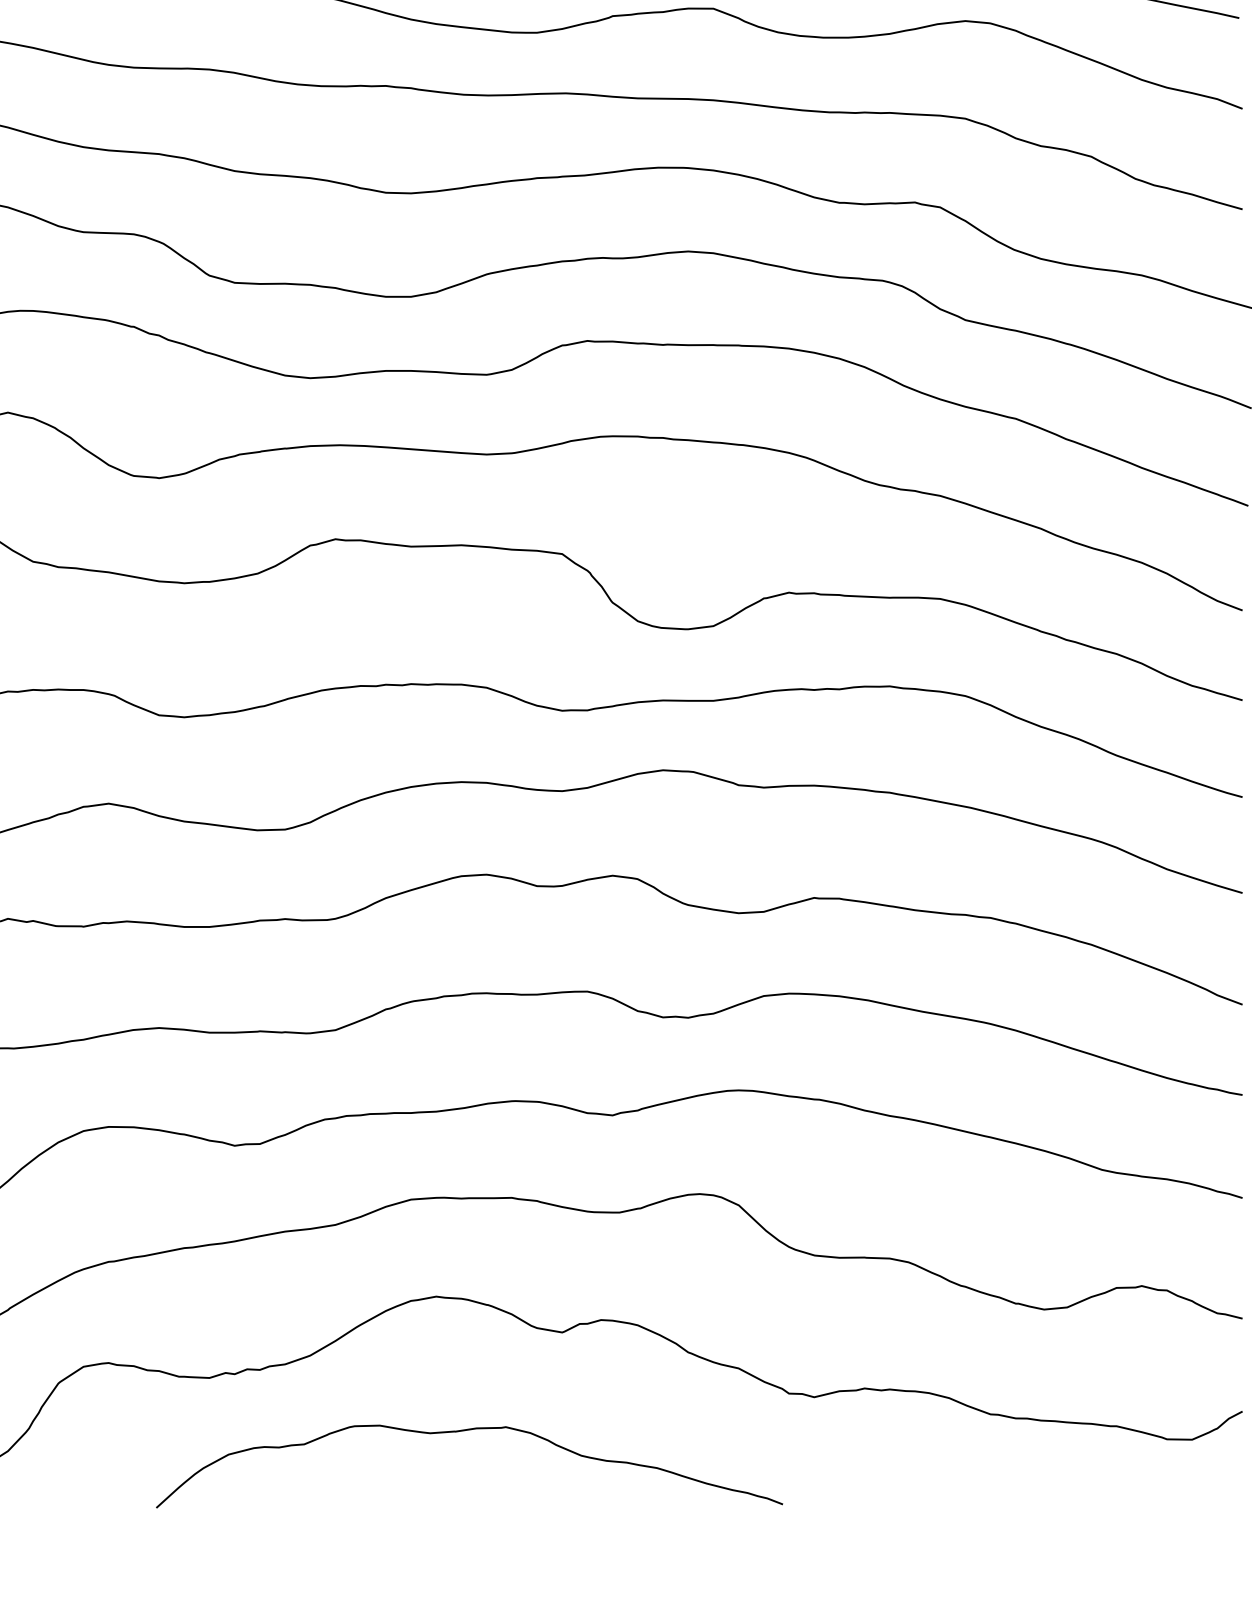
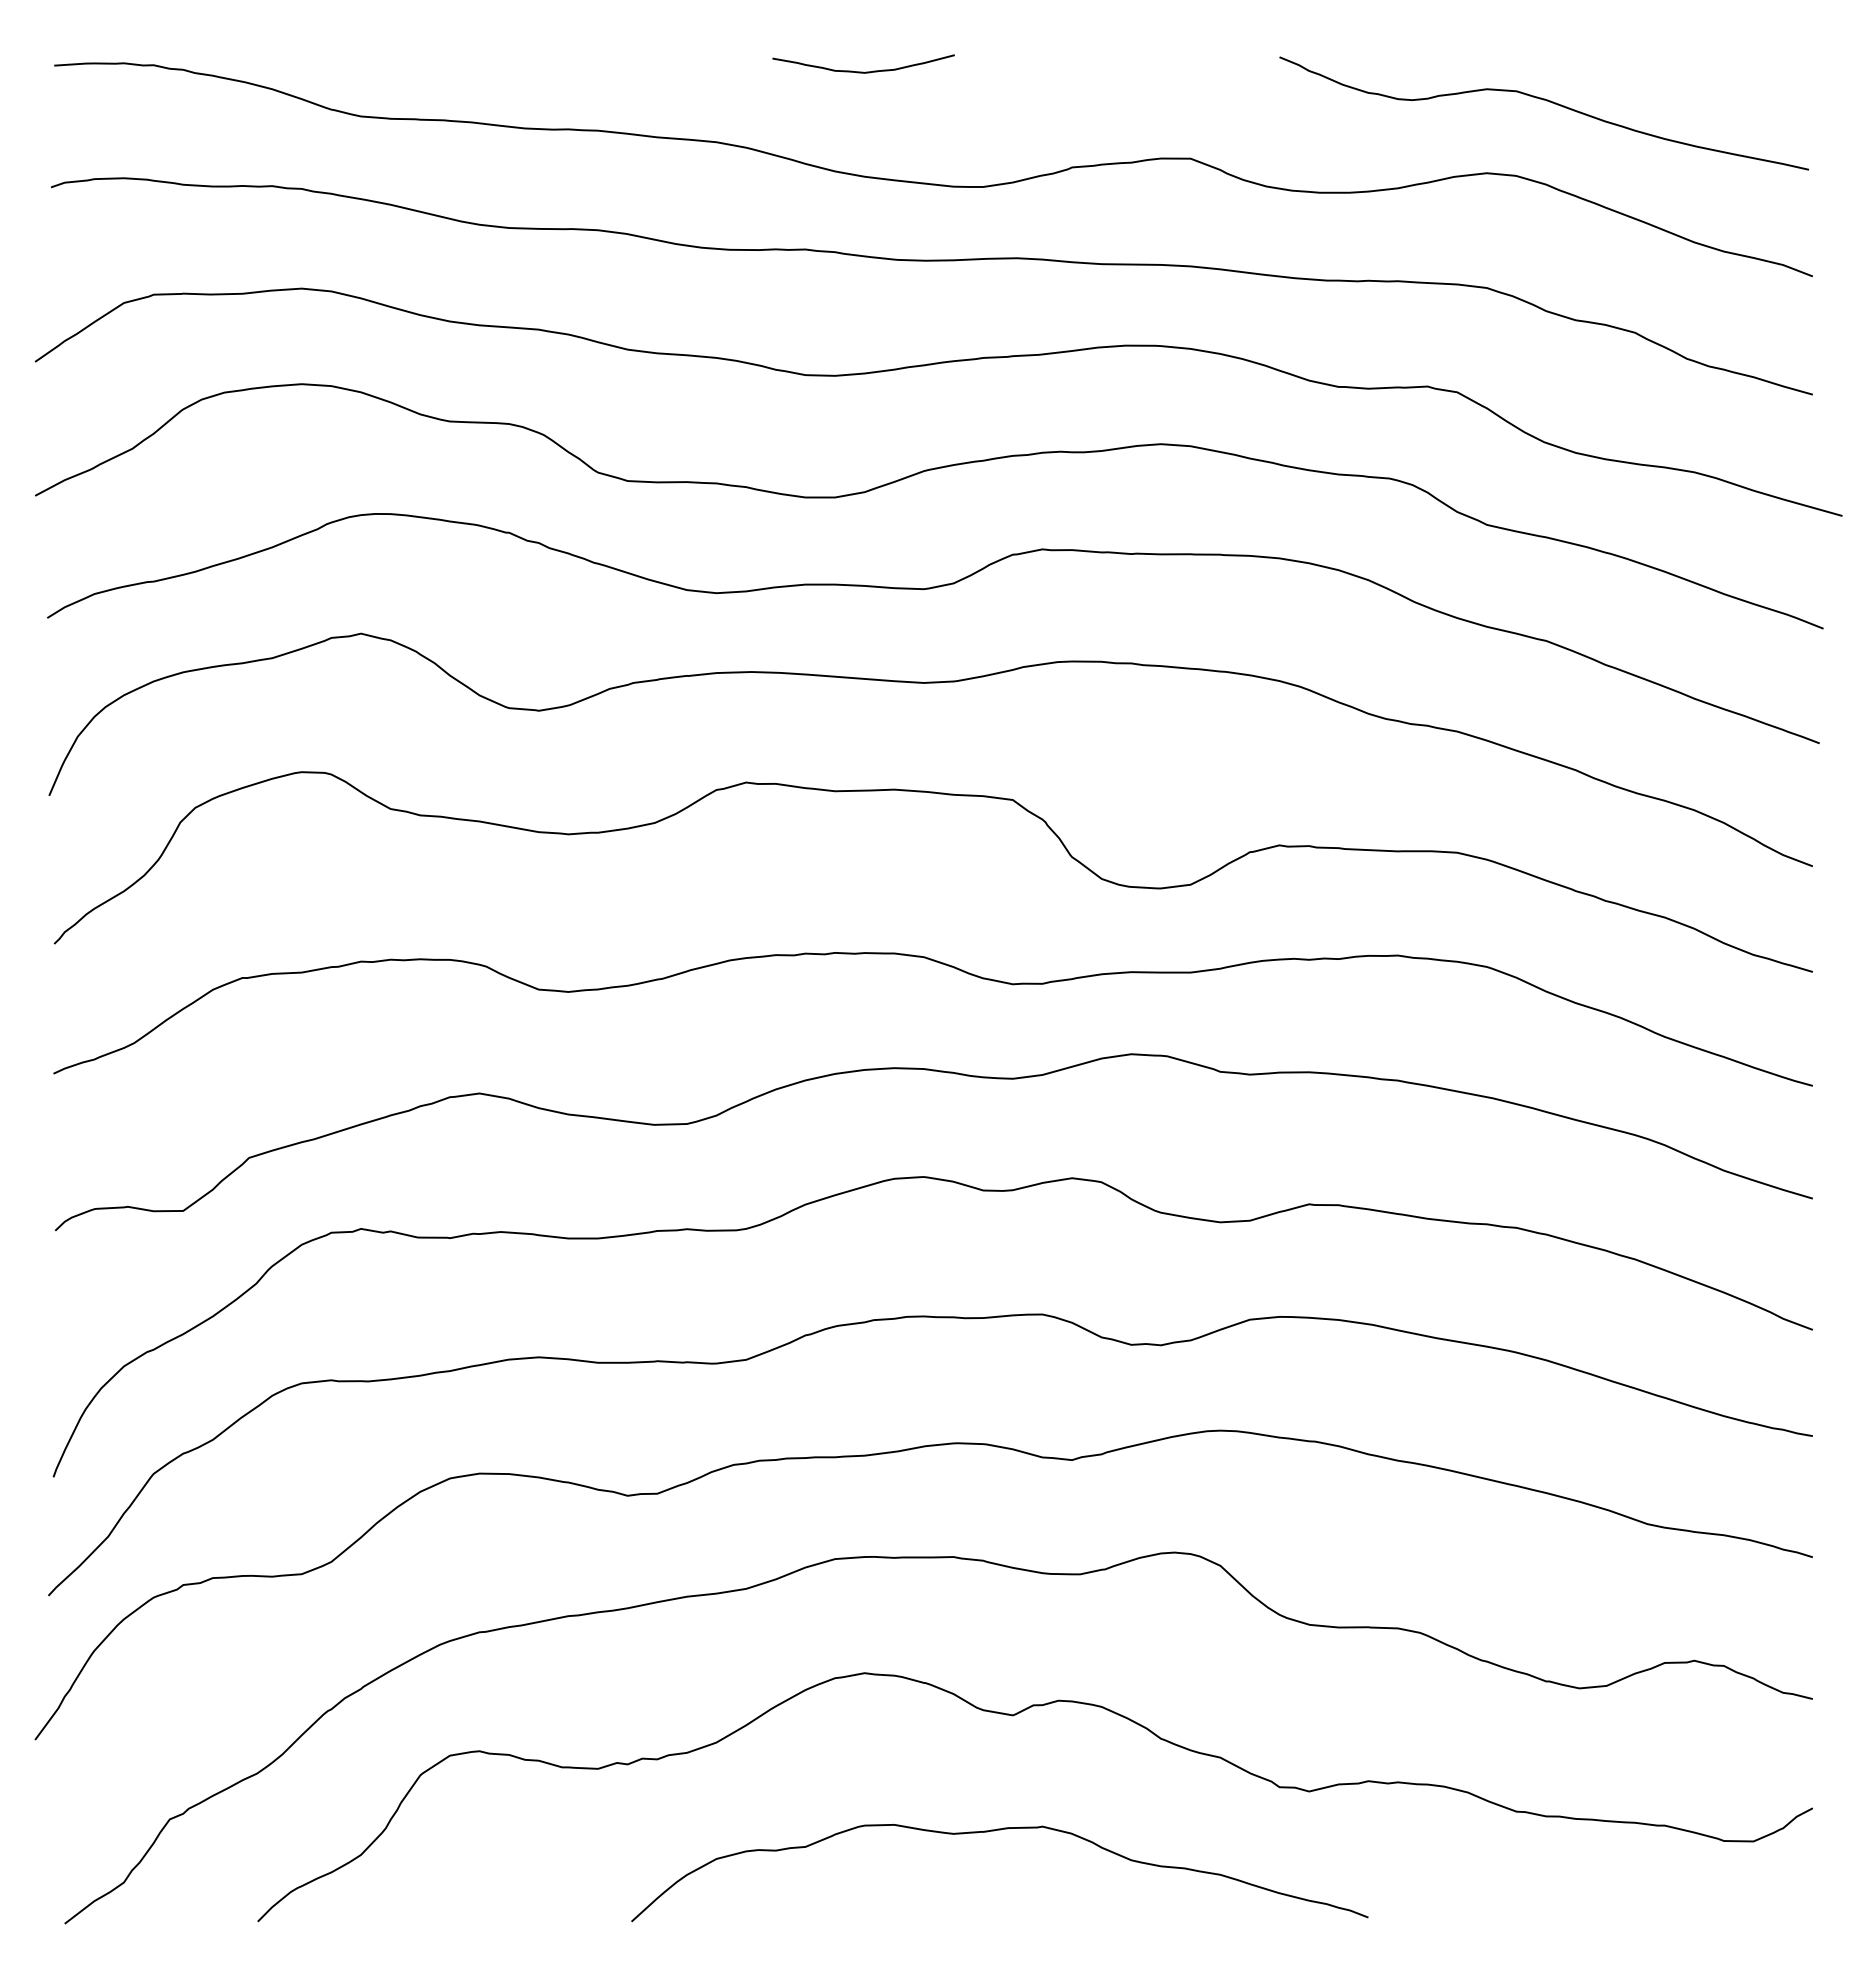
curve: (465, 1431) -> (994, 1831), moved

